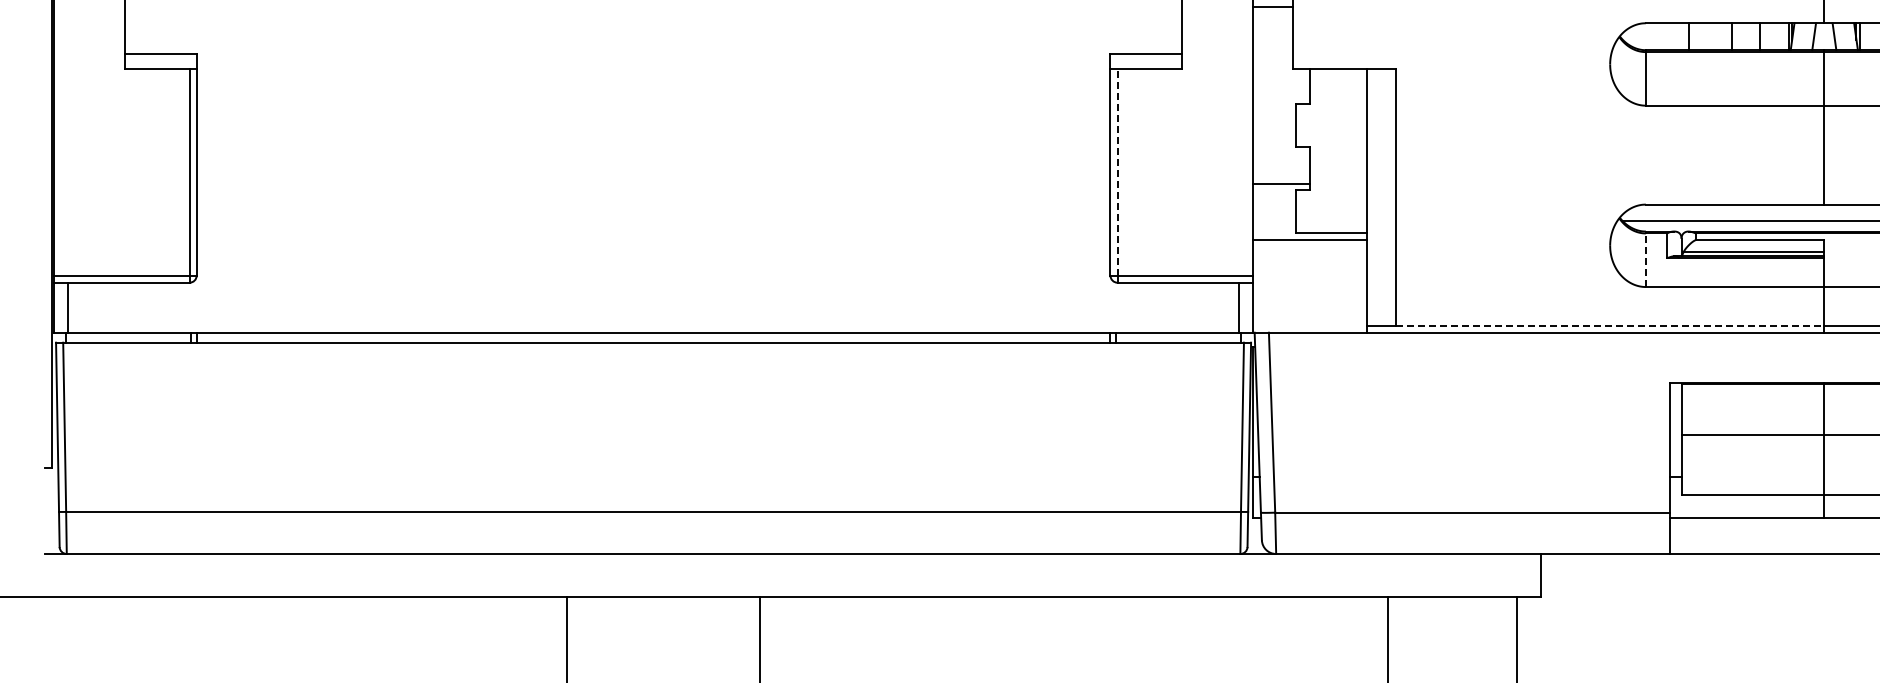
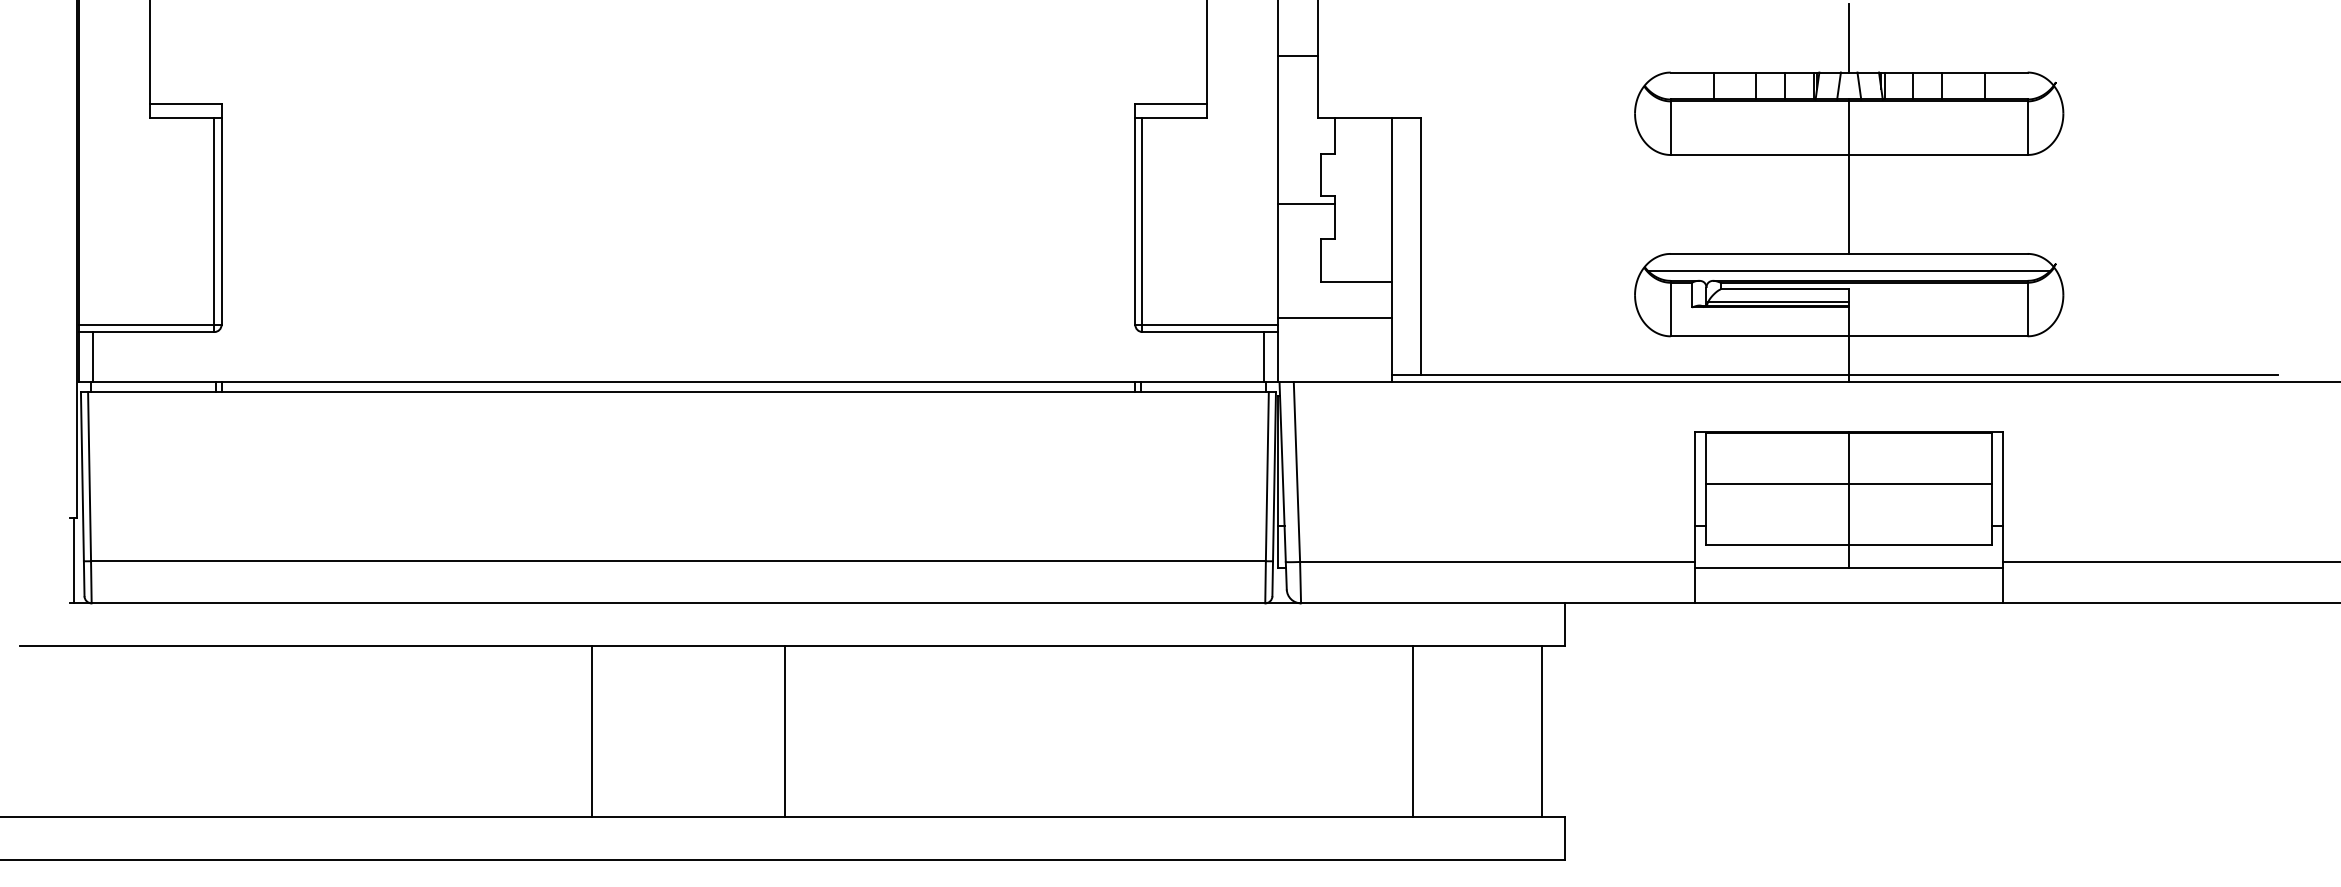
line: (1117, 172) -> (1142, 221), dashed -> solid
line: (1281, 184) -> (1306, 203), moved
line: (1310, 240) -> (1335, 317), moved
line: (1645, 260) -> (1670, 309), dashed -> solid
line: (1610, 325) -> (1635, 374), dashed -> solid
line: (48, 511) -> (73, 560), added

